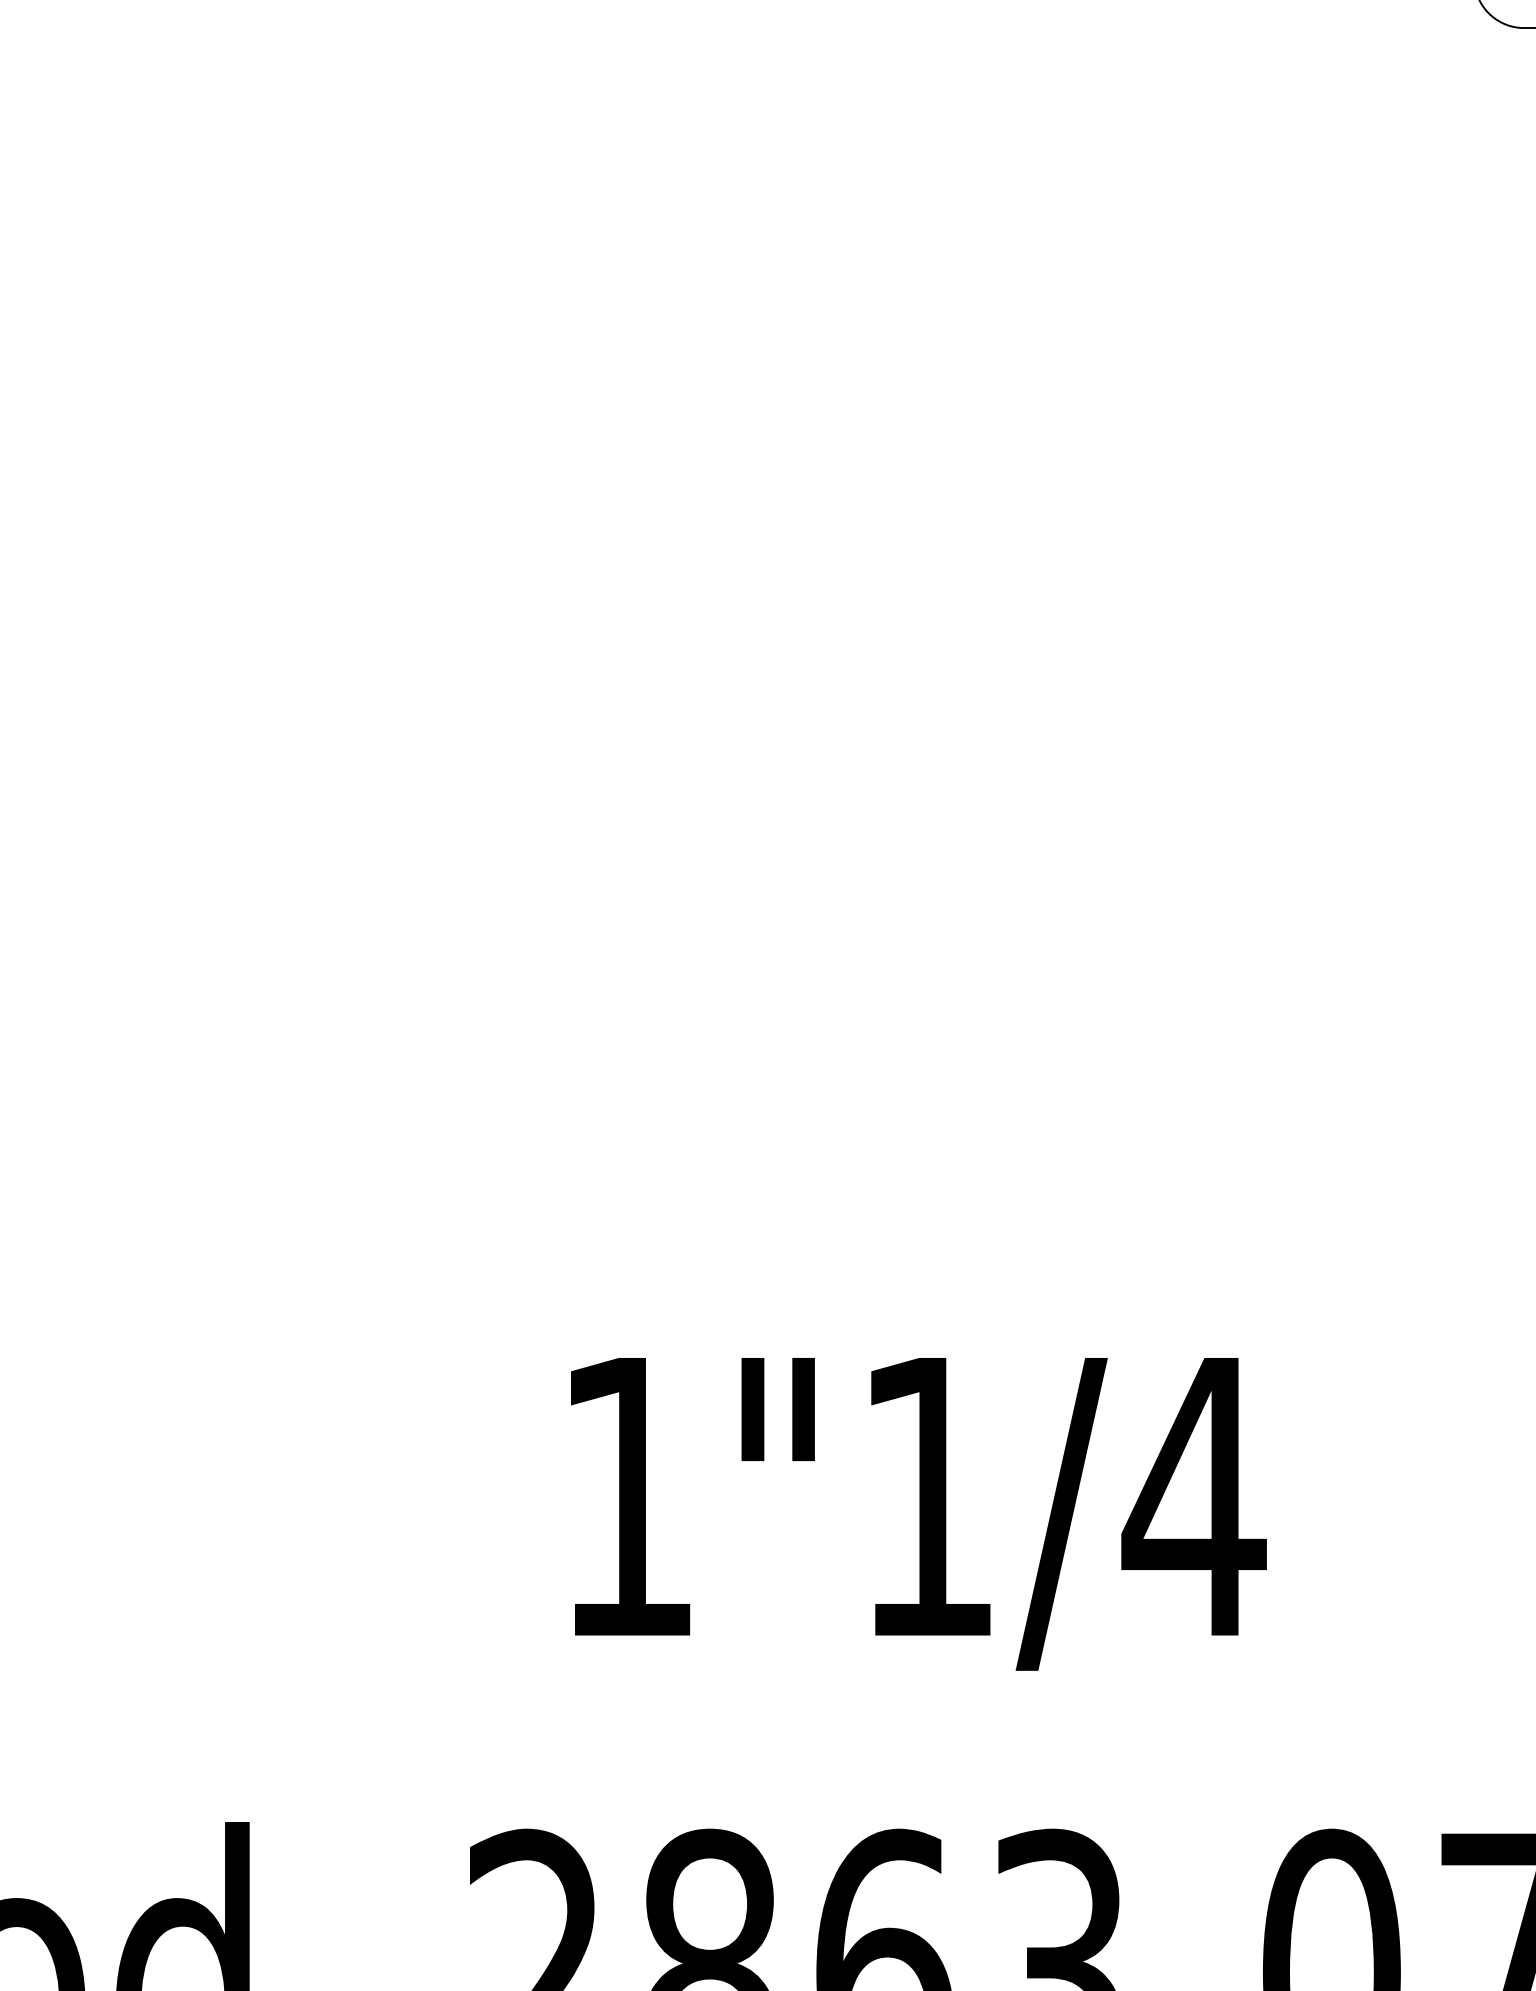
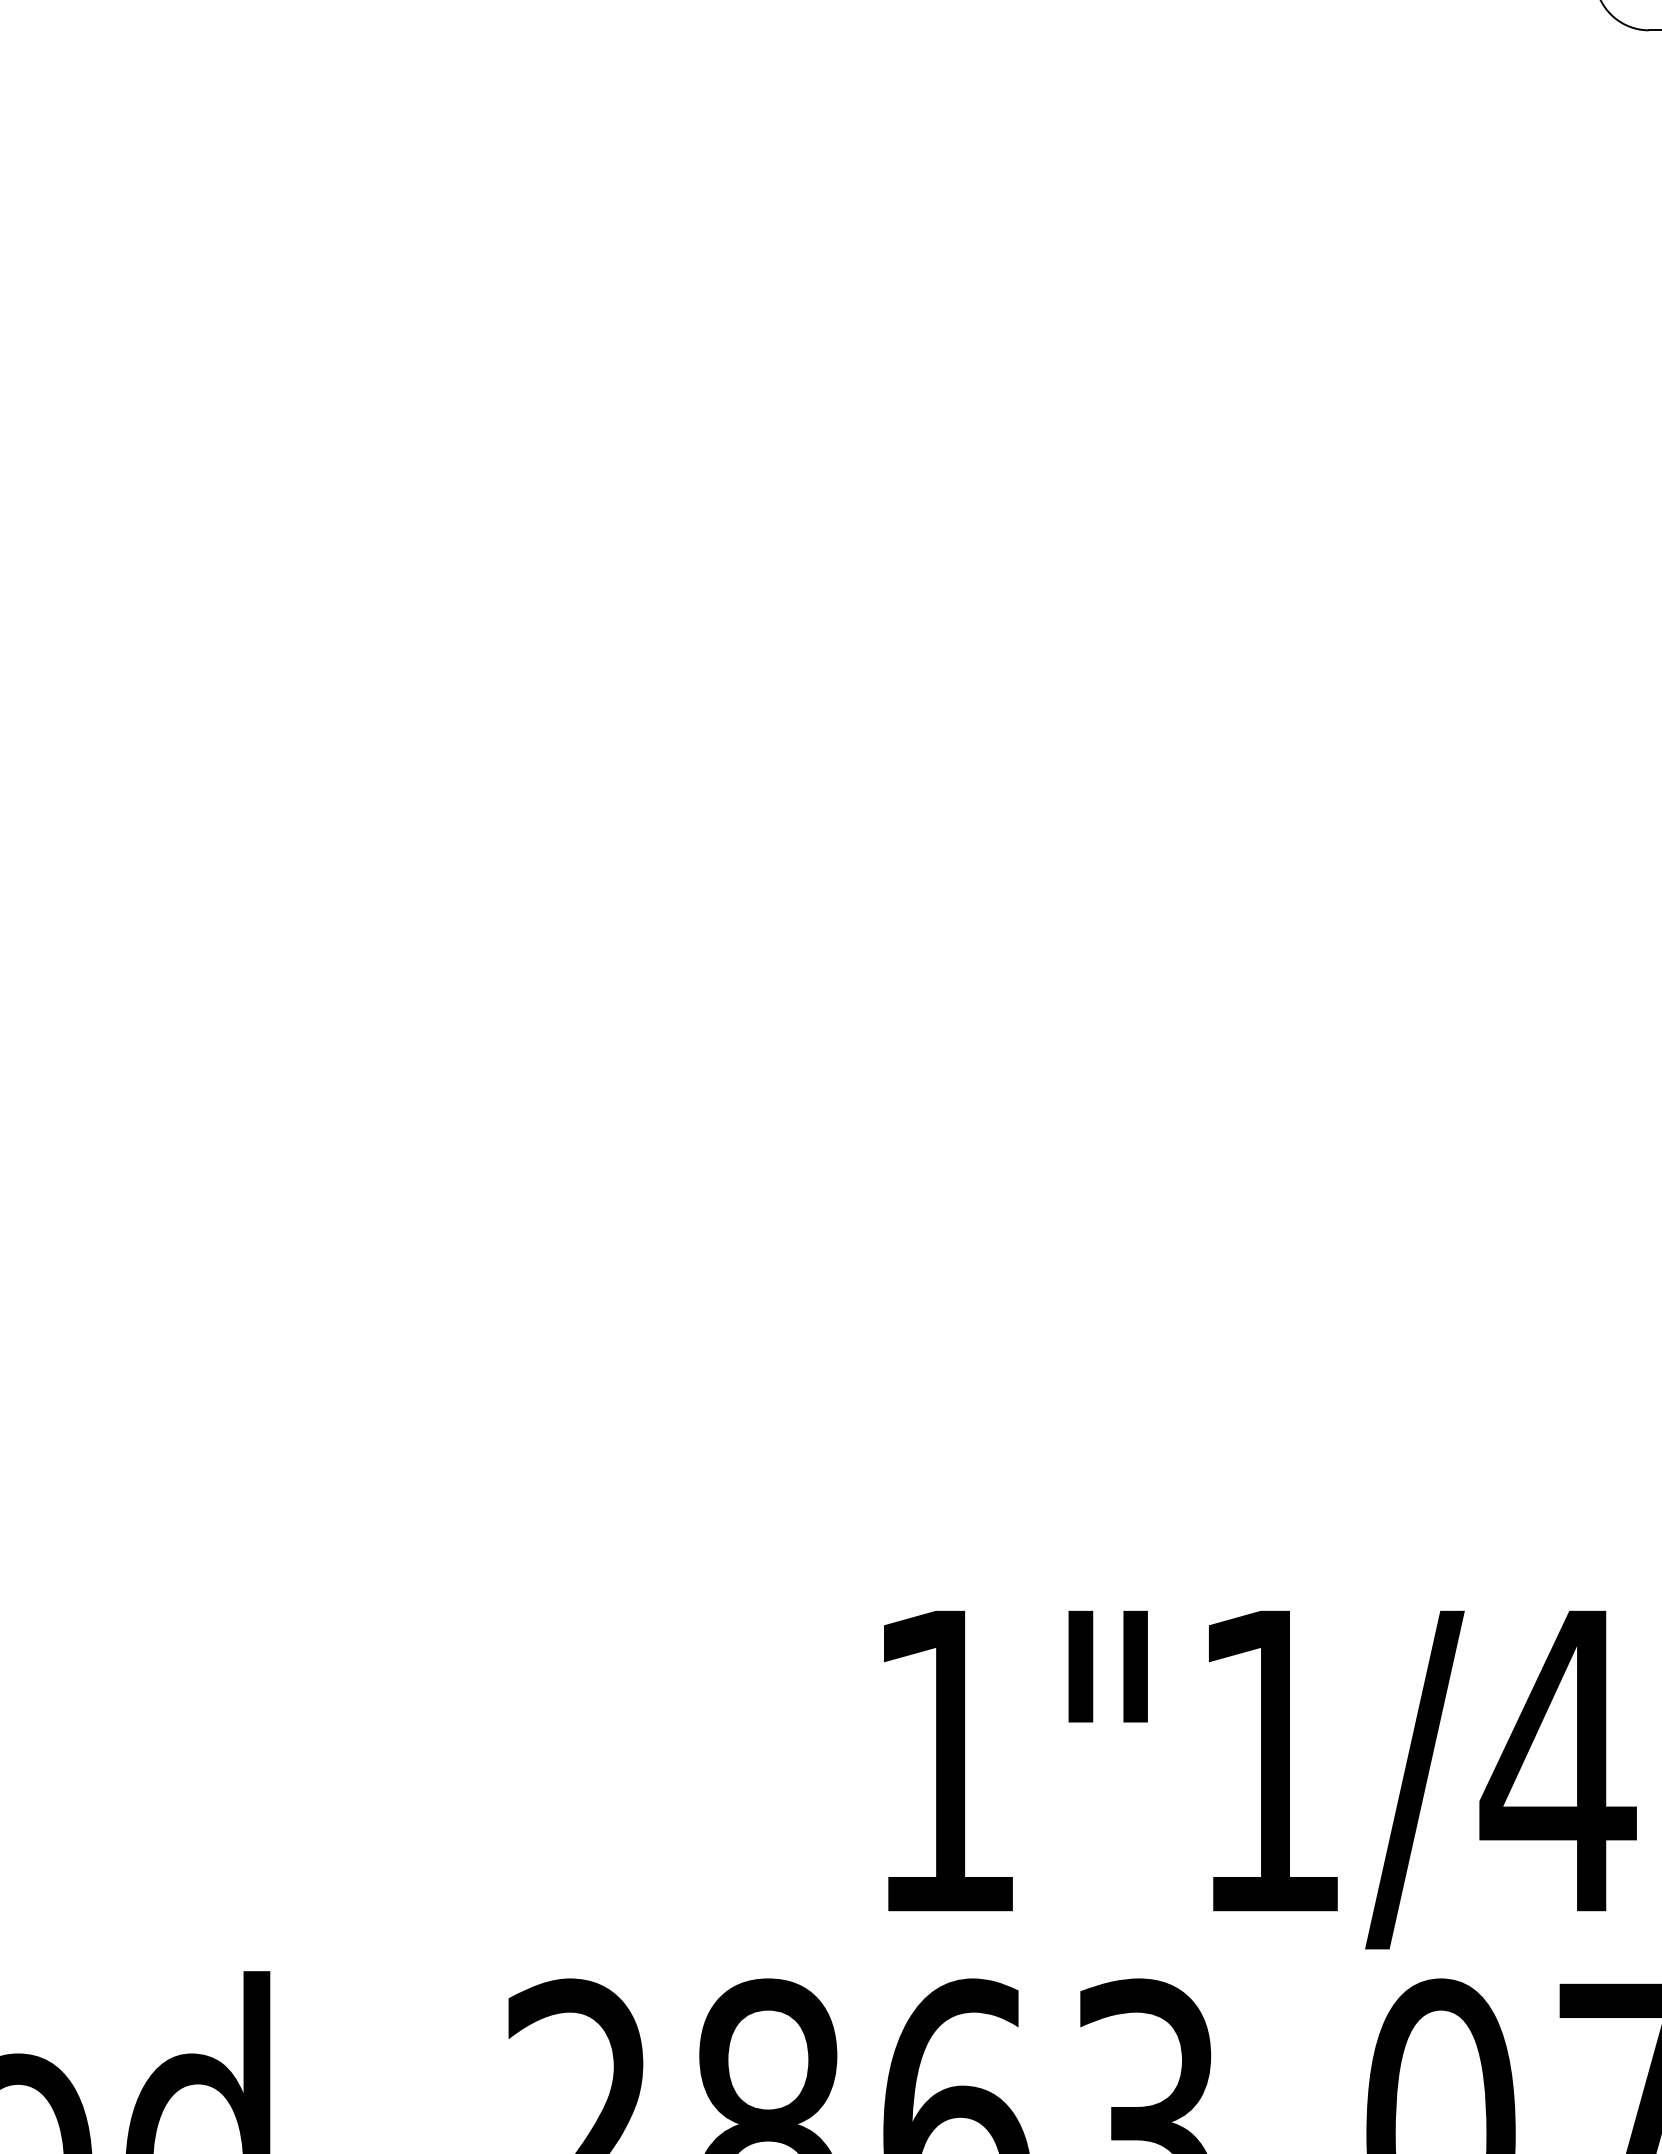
text: (918, 1514) -> (1259, 1780), moved

